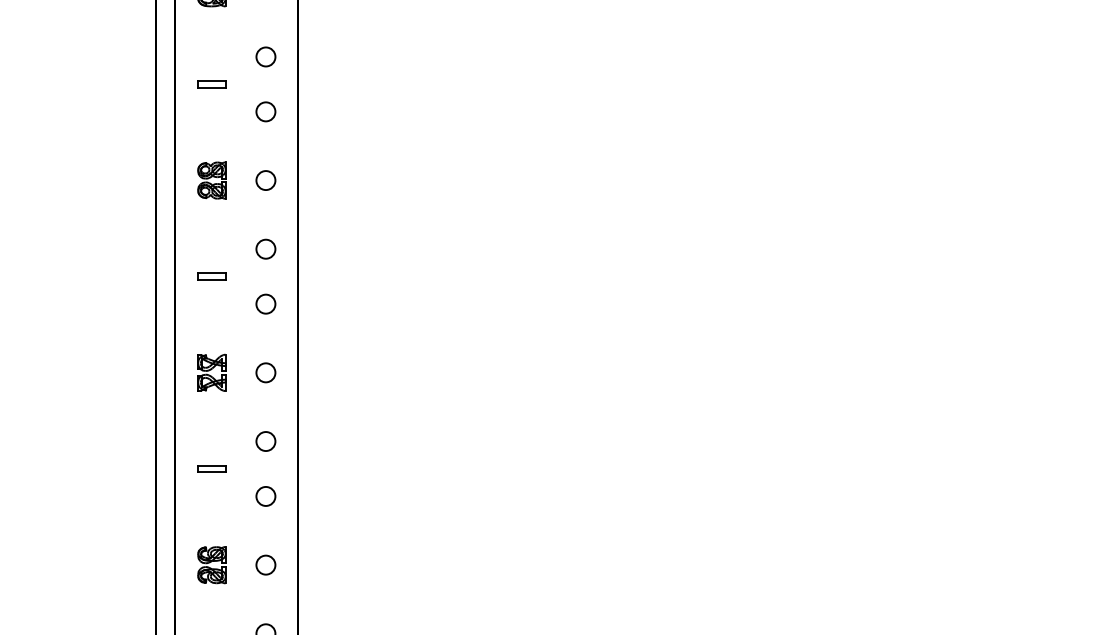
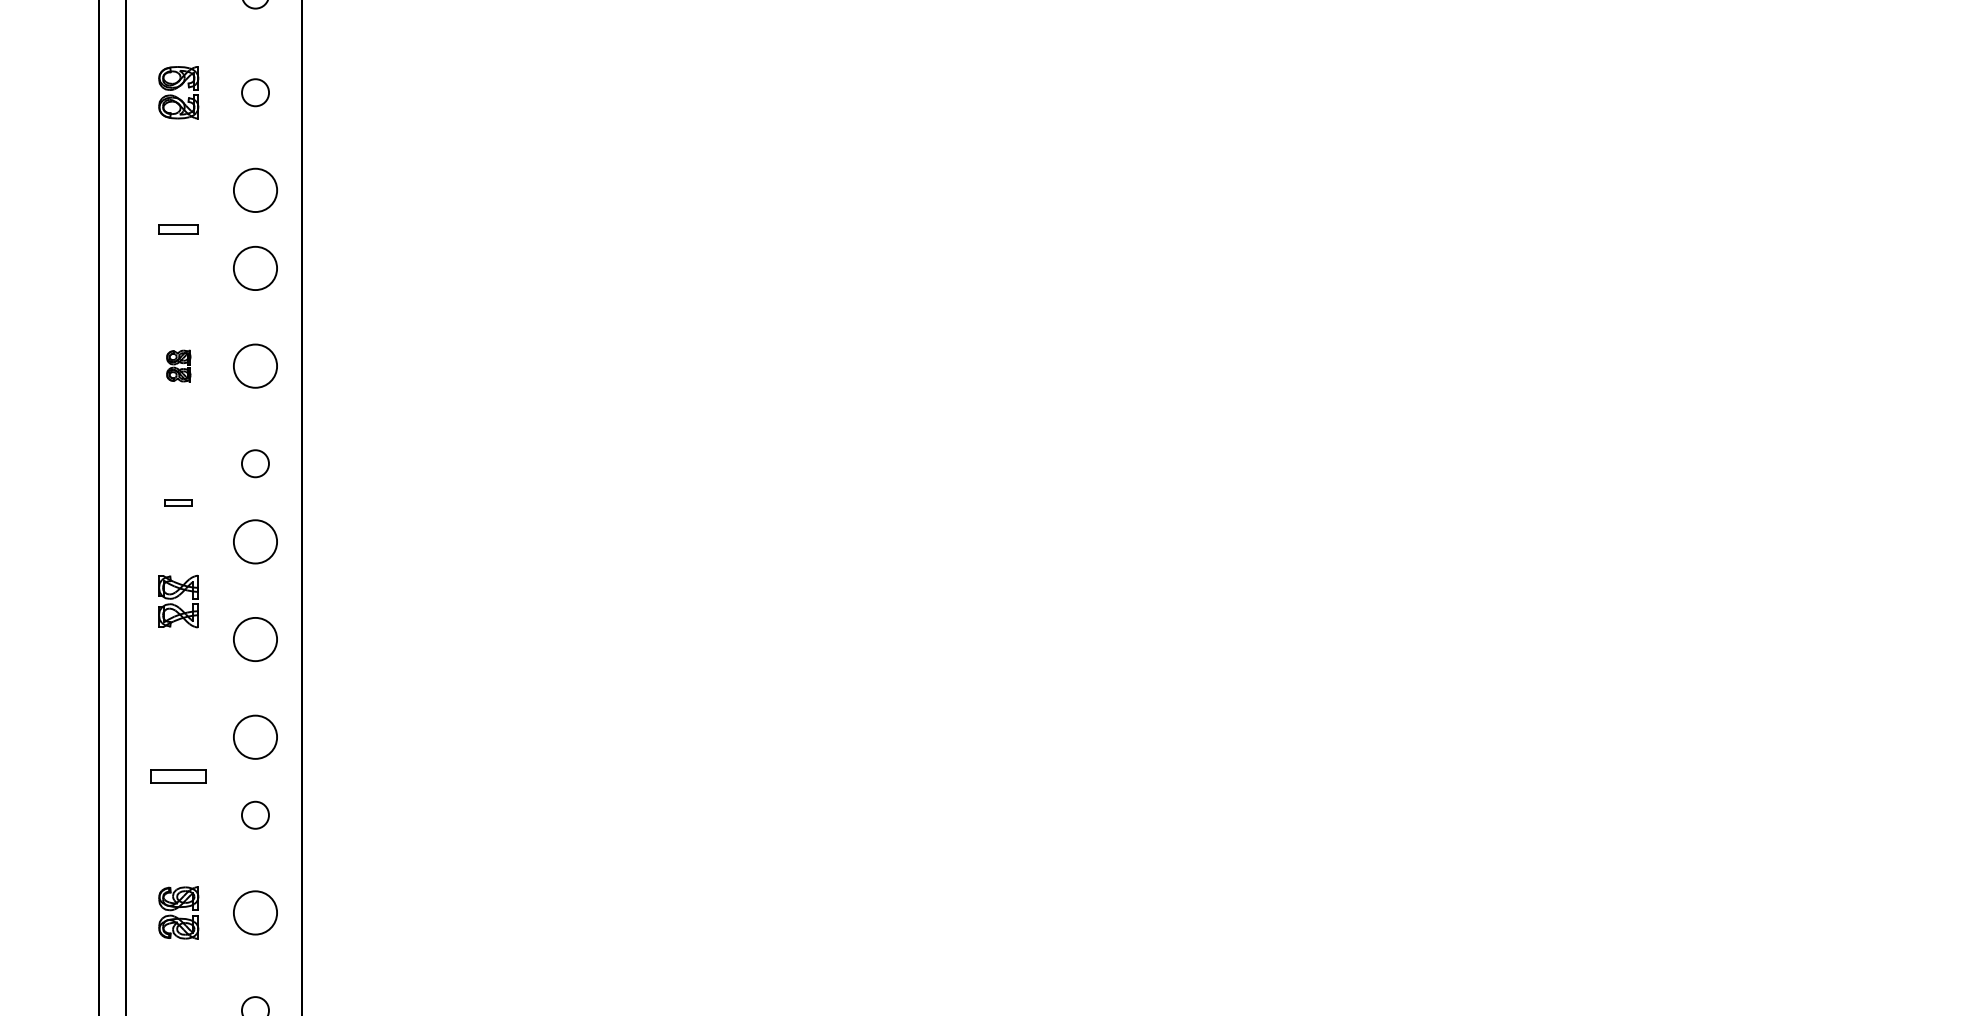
circle: (265, 56) -> (255, 189), size x1.6
circle: (265, 111) -> (255, 268), size x1.6
part: (211, 180) -> (178, 365), size x0.6
circle: (265, 180) -> (255, 365), size x1.6
part: (211, 276) -> (178, 502), size x0.7
circle: (265, 303) -> (255, 541), size x1.6
part: (211, 372) -> (178, 601), moved
circle: (265, 372) -> (255, 639), size x1.6
circle: (265, 441) -> (255, 736), size x1.6
part: (211, 469) -> (178, 776), size x1.4
circle: (265, 564) -> (255, 912), size x1.6

